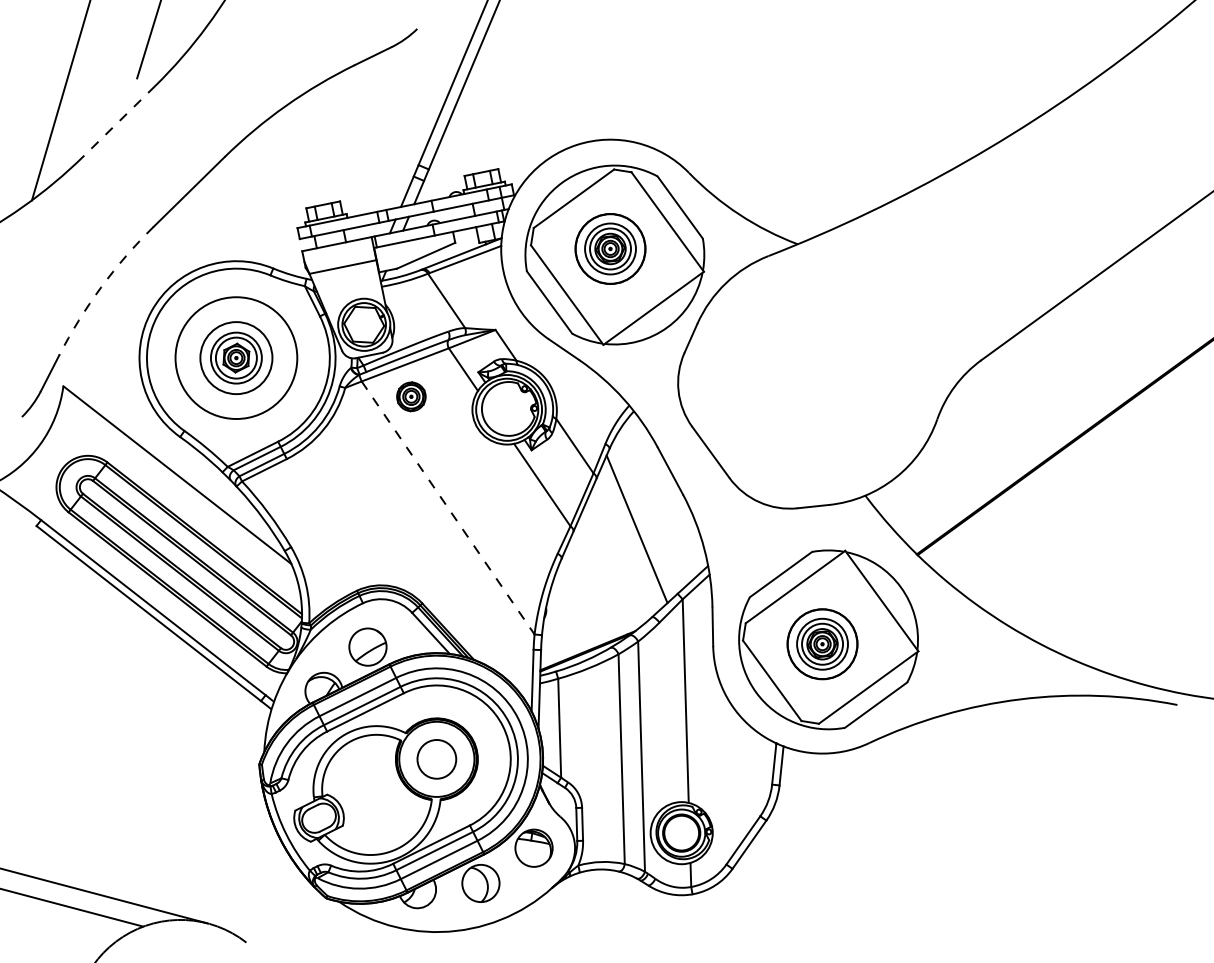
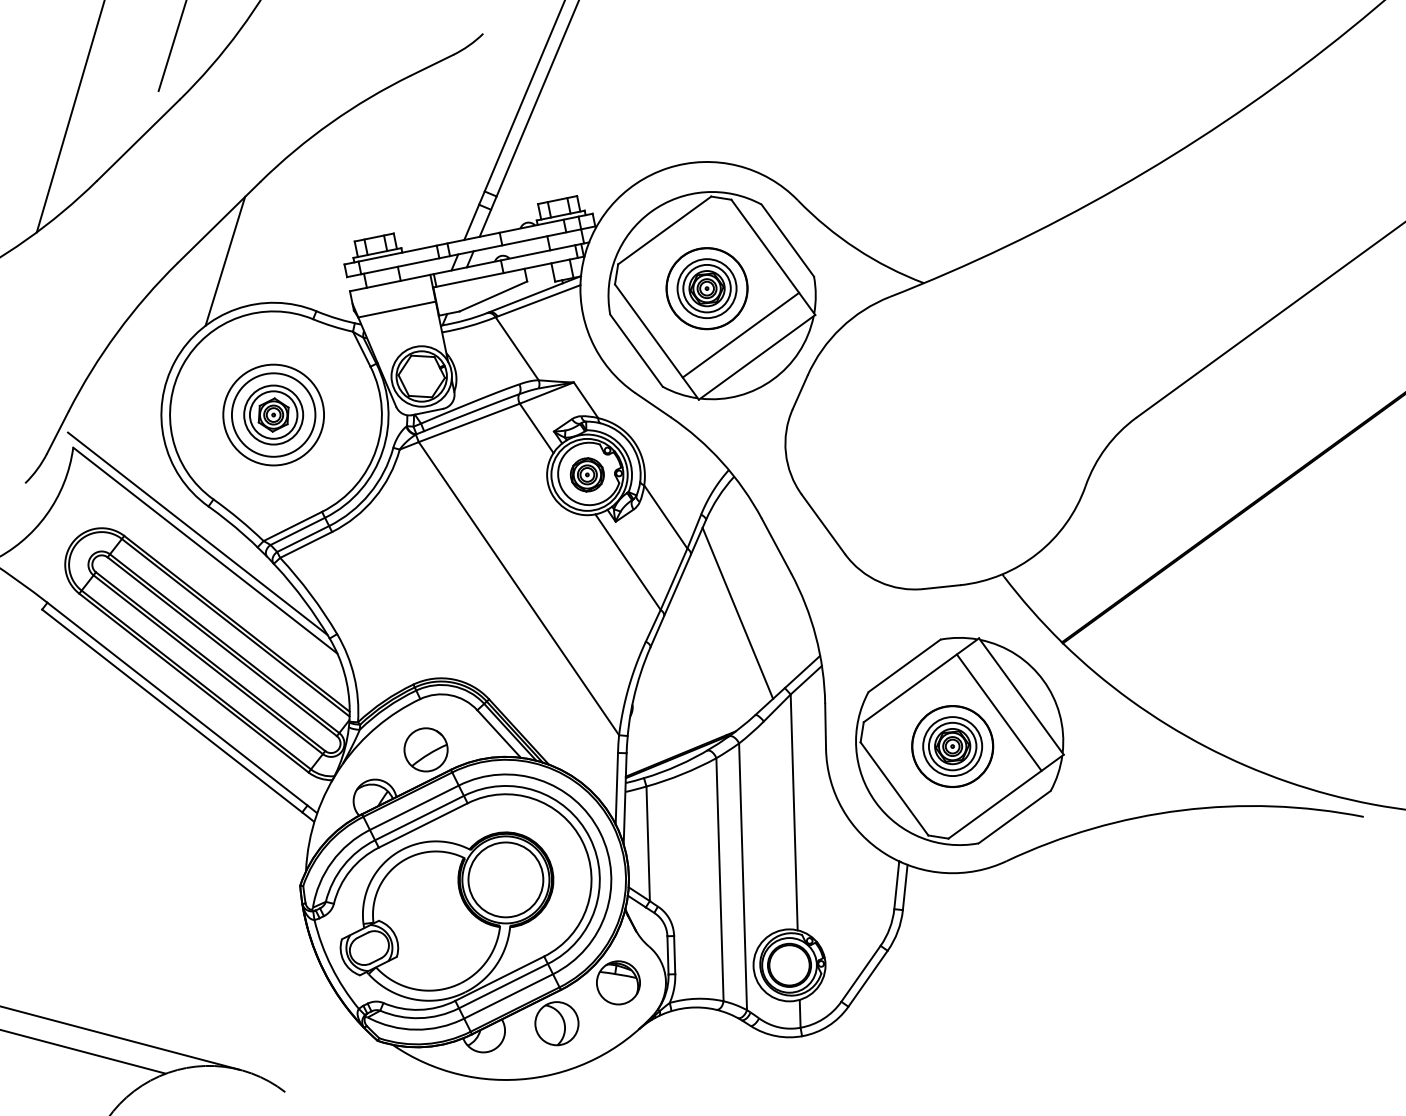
line: (119, 121) -> (138, 140), dashed -> solid
line: (194, 224) -> (225, 260), added
arc: (101, 286) -> (117, 332), dashed -> solid
line: (639, 288) -> (740, 334), added
circle: (236, 357) -> (273, 414), size x0.71
part: (410, 396) -> (586, 474), moved
line: (170, 460) -> (197, 533), added
line: (447, 507) -> (518, 588), dashed -> solid
line: (862, 614) -> (998, 712), added
circle: (436, 759) -> (505, 879), size x1.67

